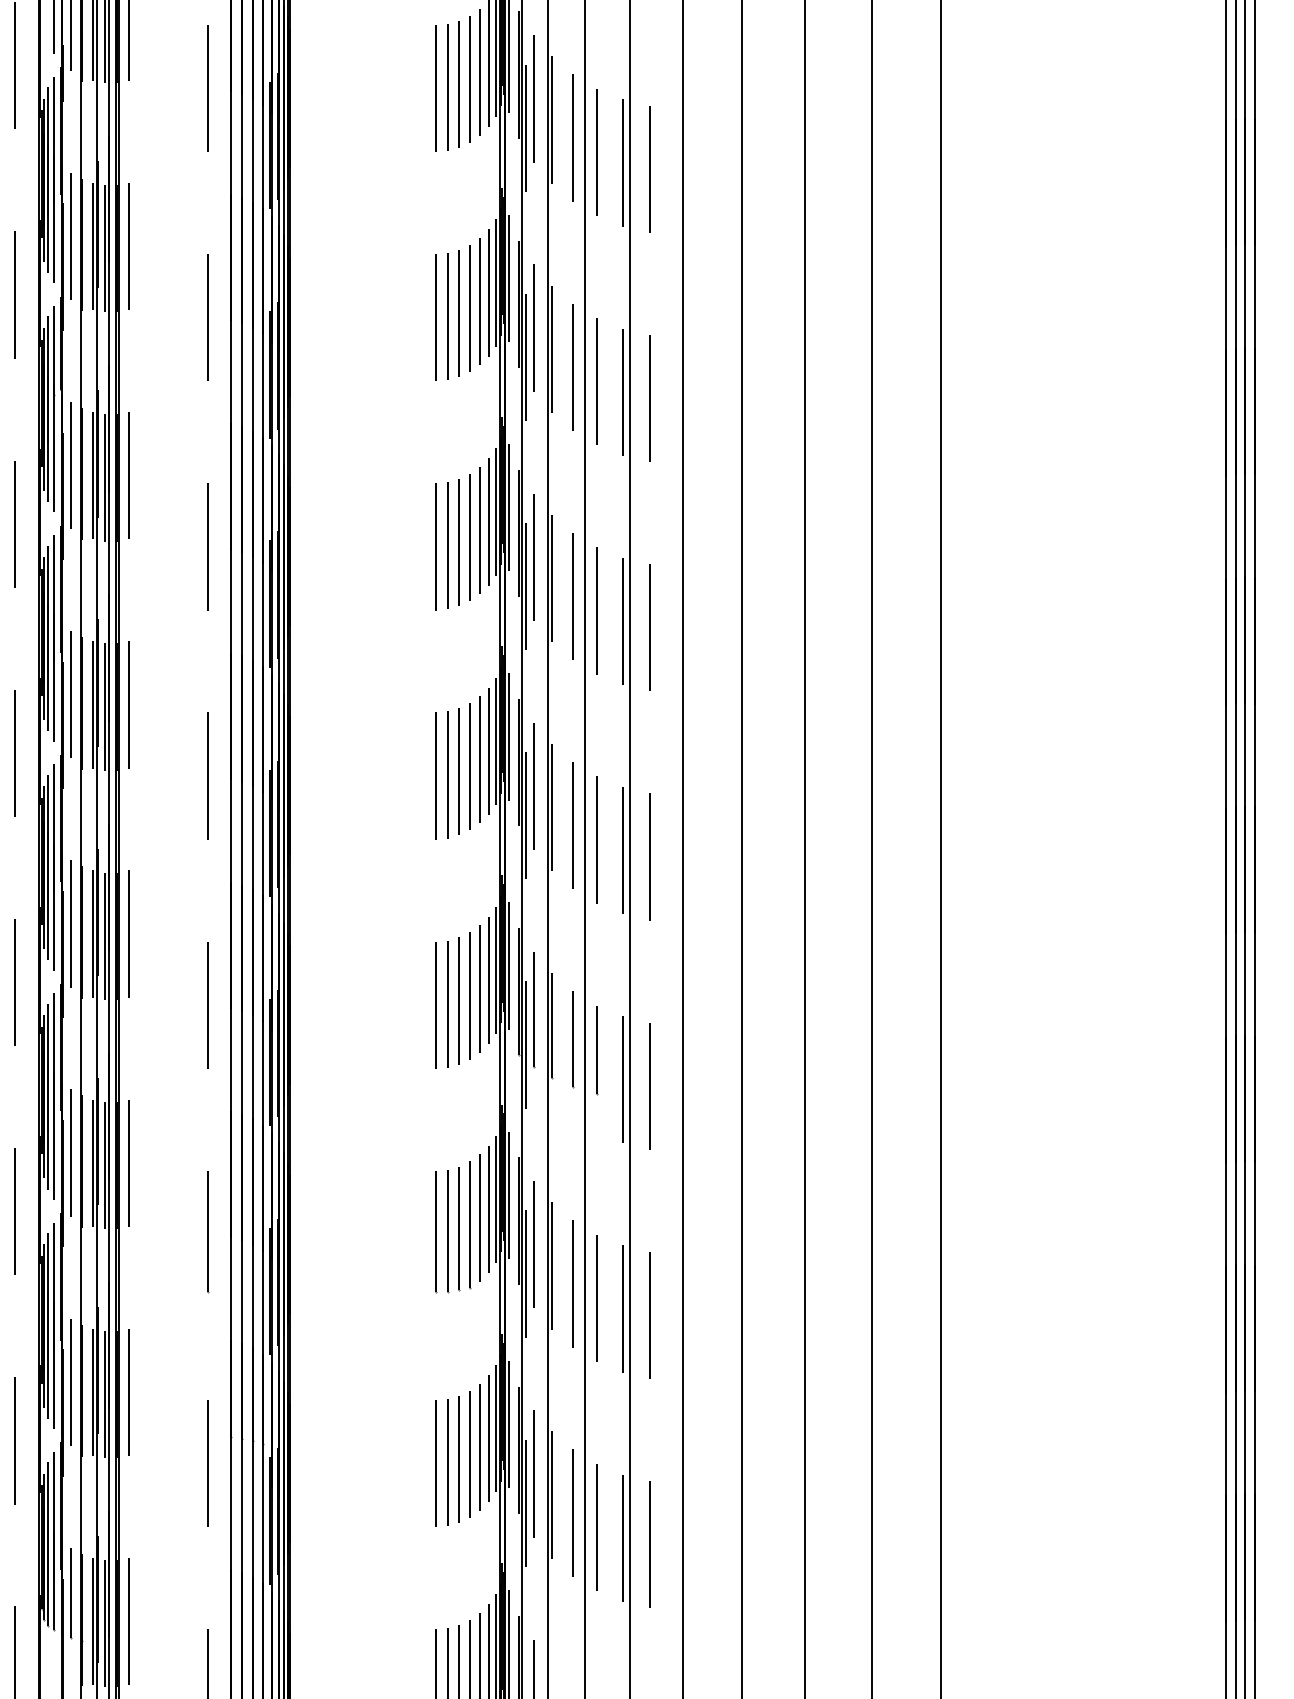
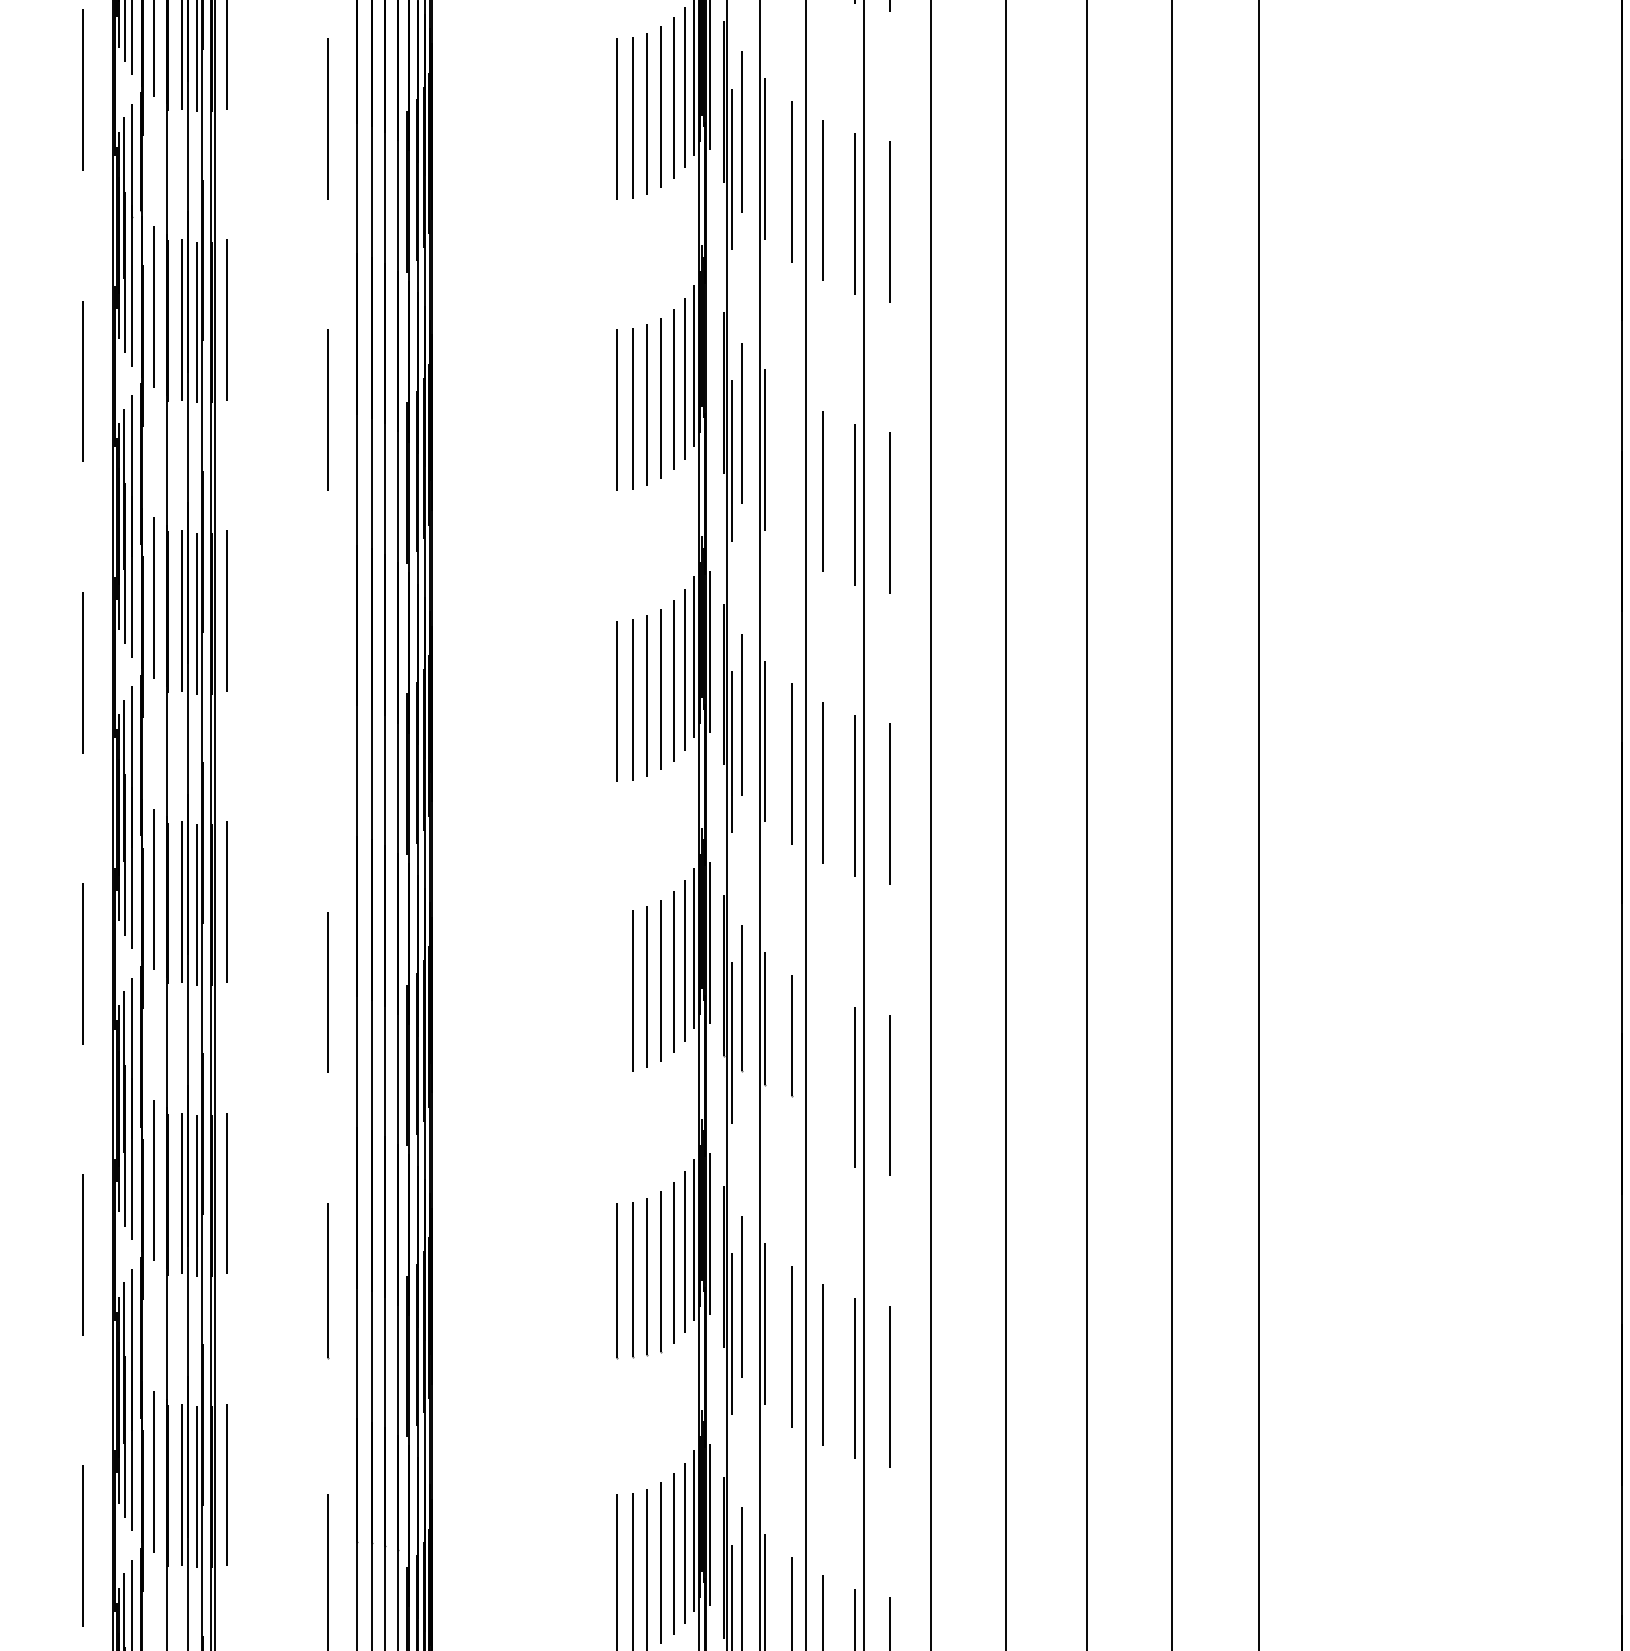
line: (508, 507) -> (709, 360), removed
line: (573, 596) -> (792, 473), removed
line: (207, 775) -> (327, 700), removed
line: (435, 1004) -> (617, 991), removed
line: (597, 1050) -> (822, 1050), removed

